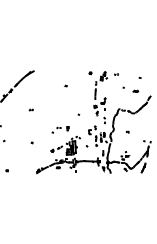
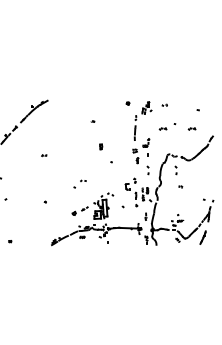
part: (114, 90) -> (162, 128), added
part: (124, 120) -> (175, 170), added
part: (68, 128) -> (101, 146), moved

